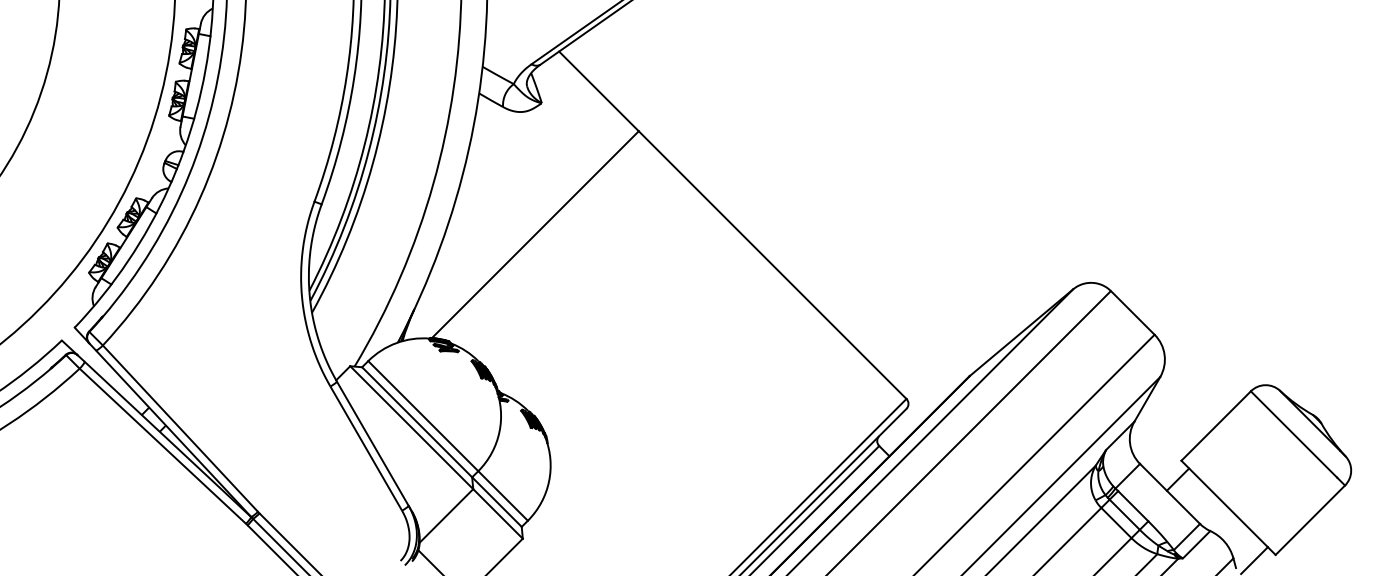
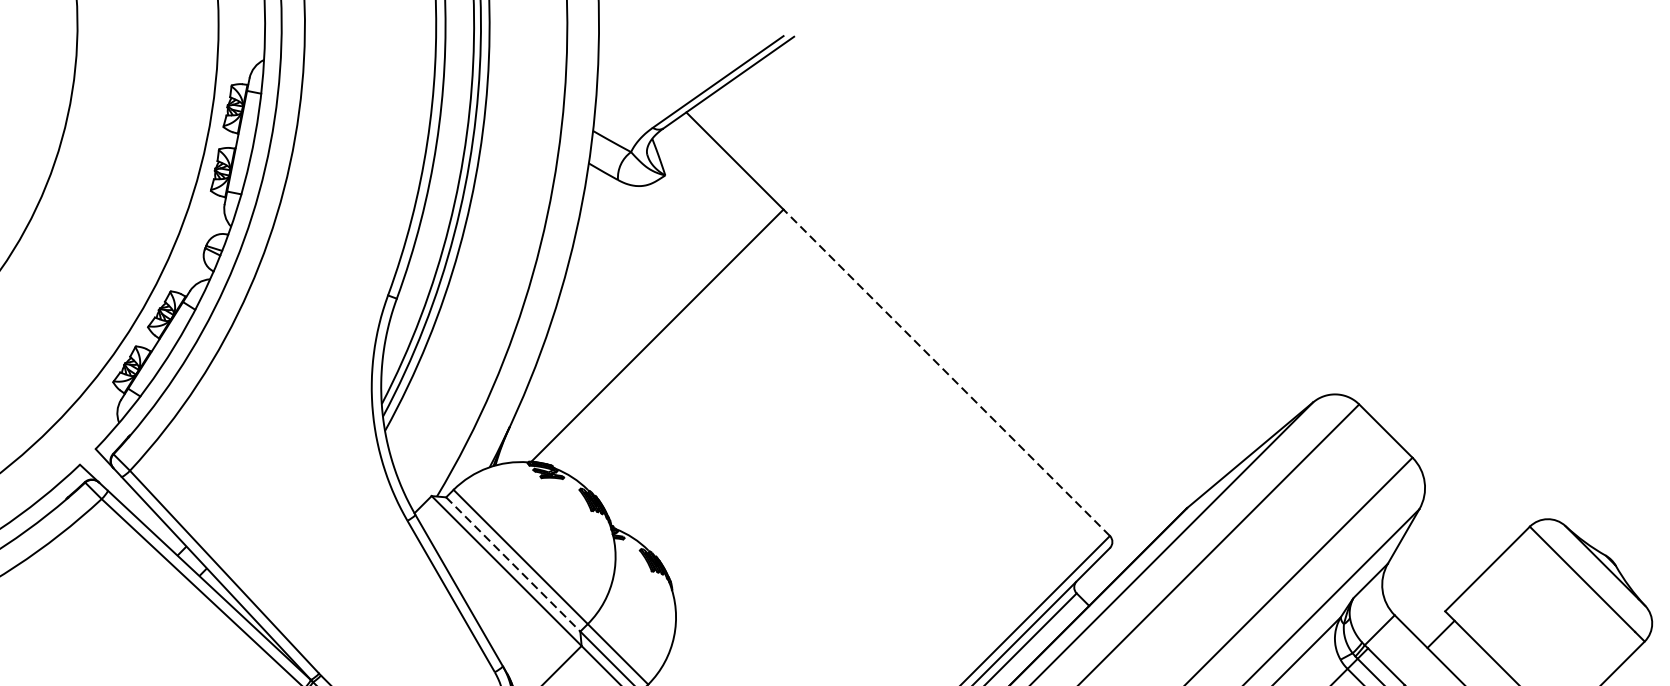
line: (772, 264) -> (946, 372), solid -> dashed
line: (417, 422) -> (513, 564), solid -> dashed

